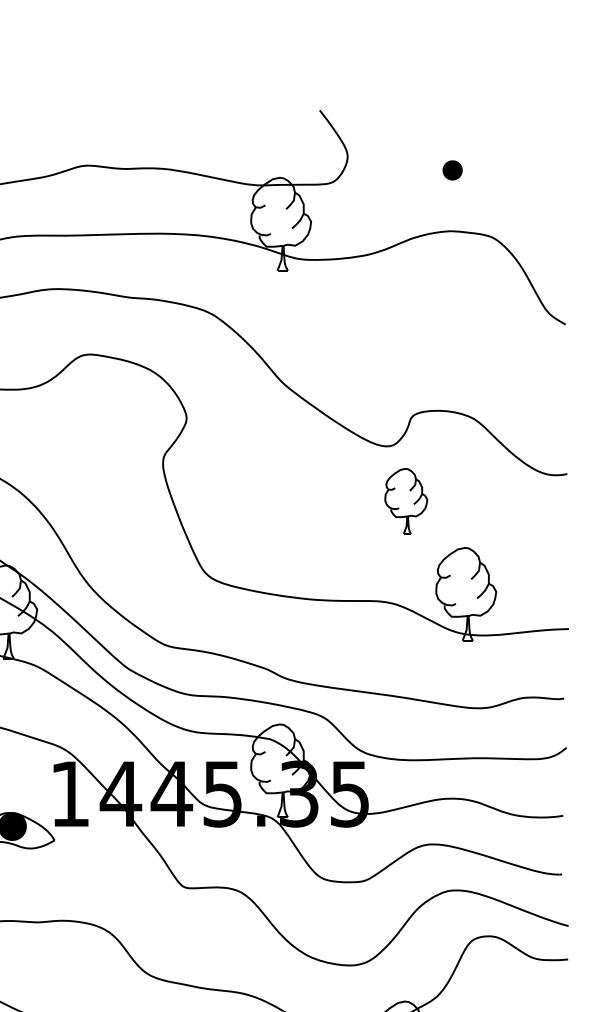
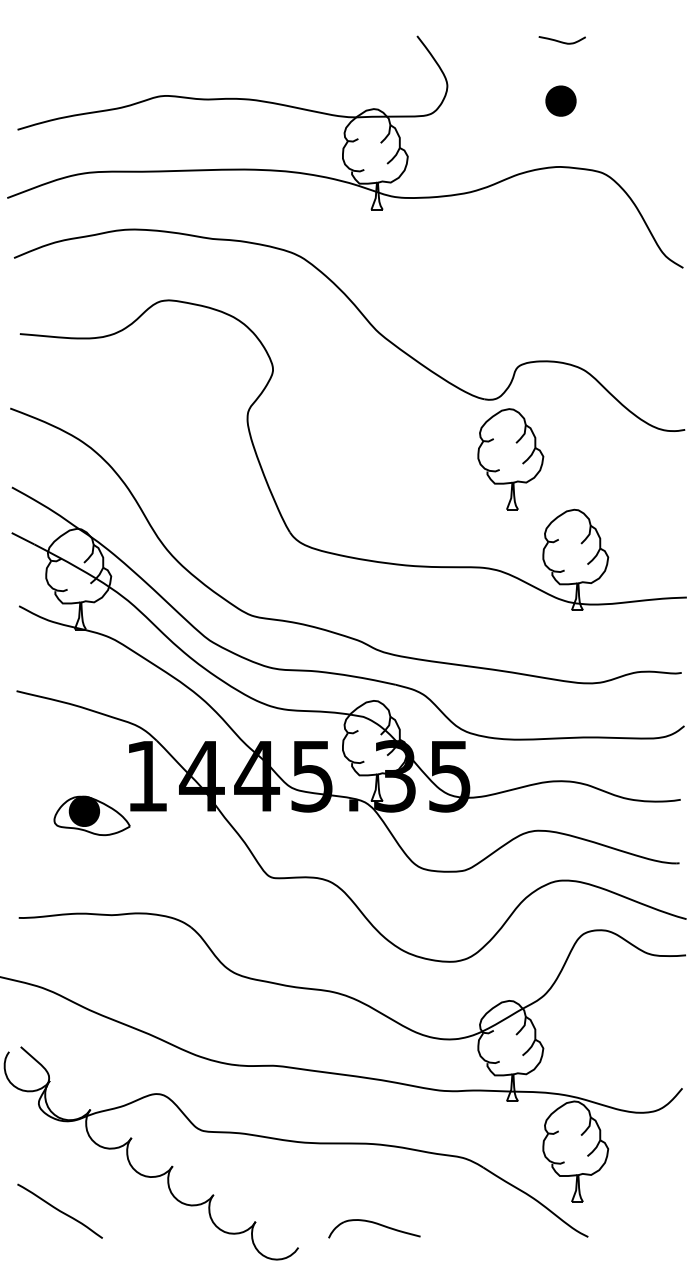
curve: (453, 115) -> (561, 41), added
part: (452, 169) -> (560, 100), size x1.43
part: (405, 501) -> (510, 459), size x1.43

